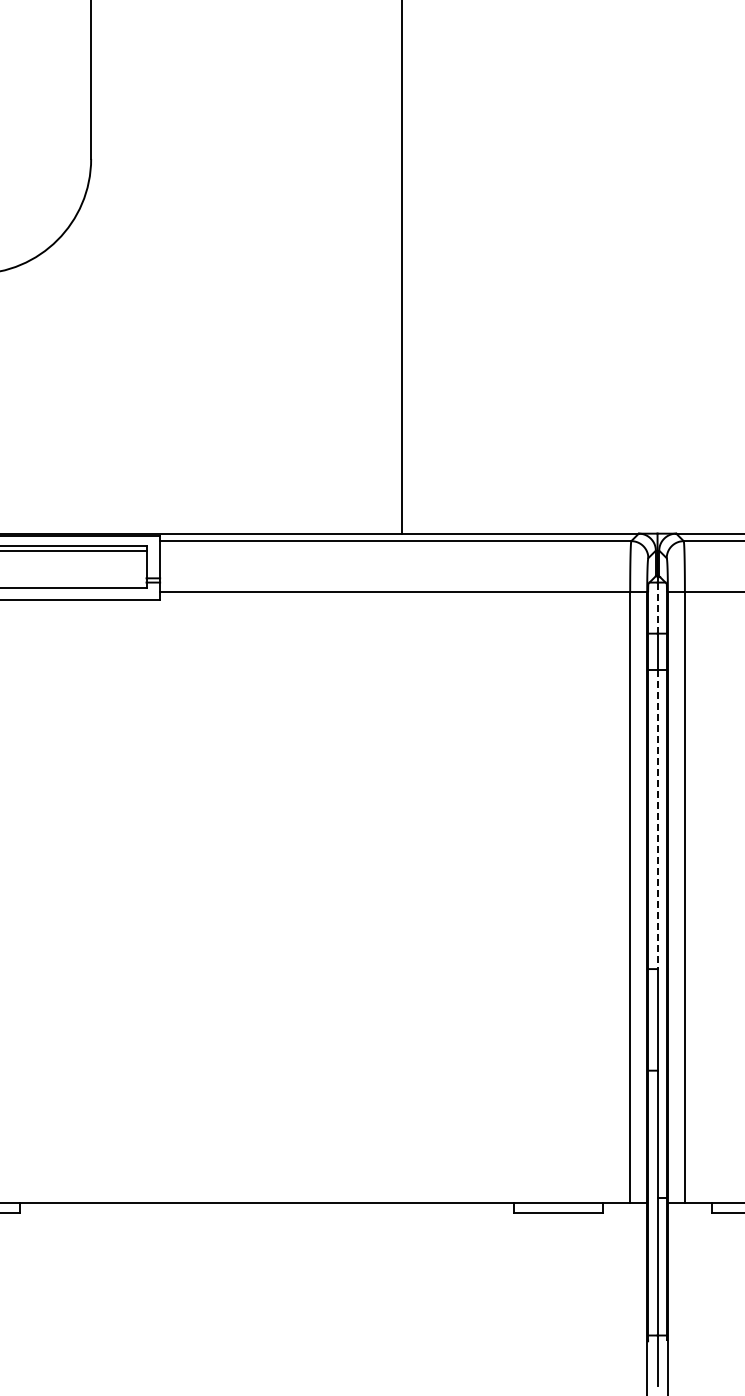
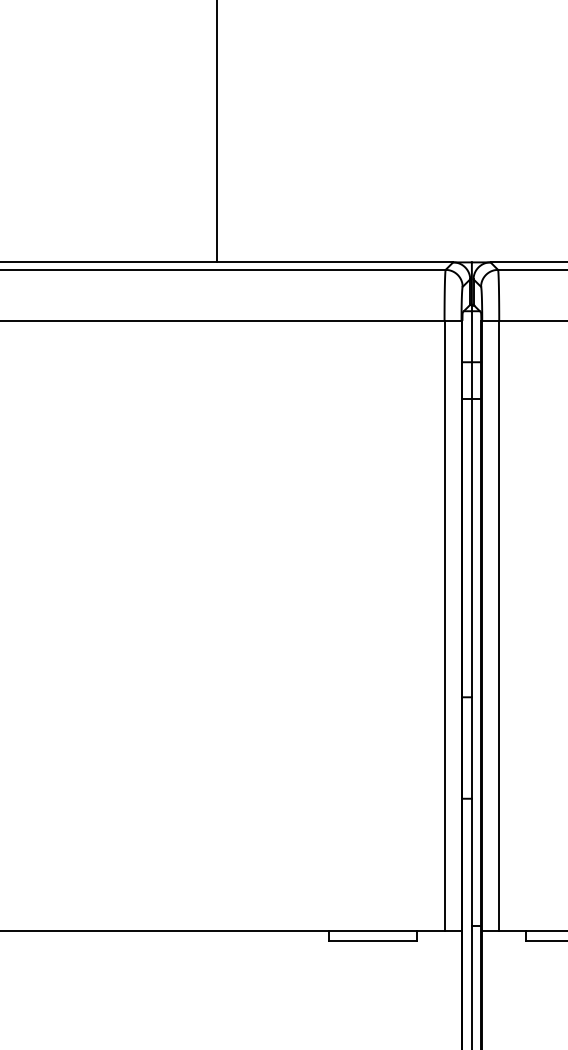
line: (657, 608) -> (471, 337), dashed -> solid
line: (657, 819) -> (471, 547), dashed -> solid

